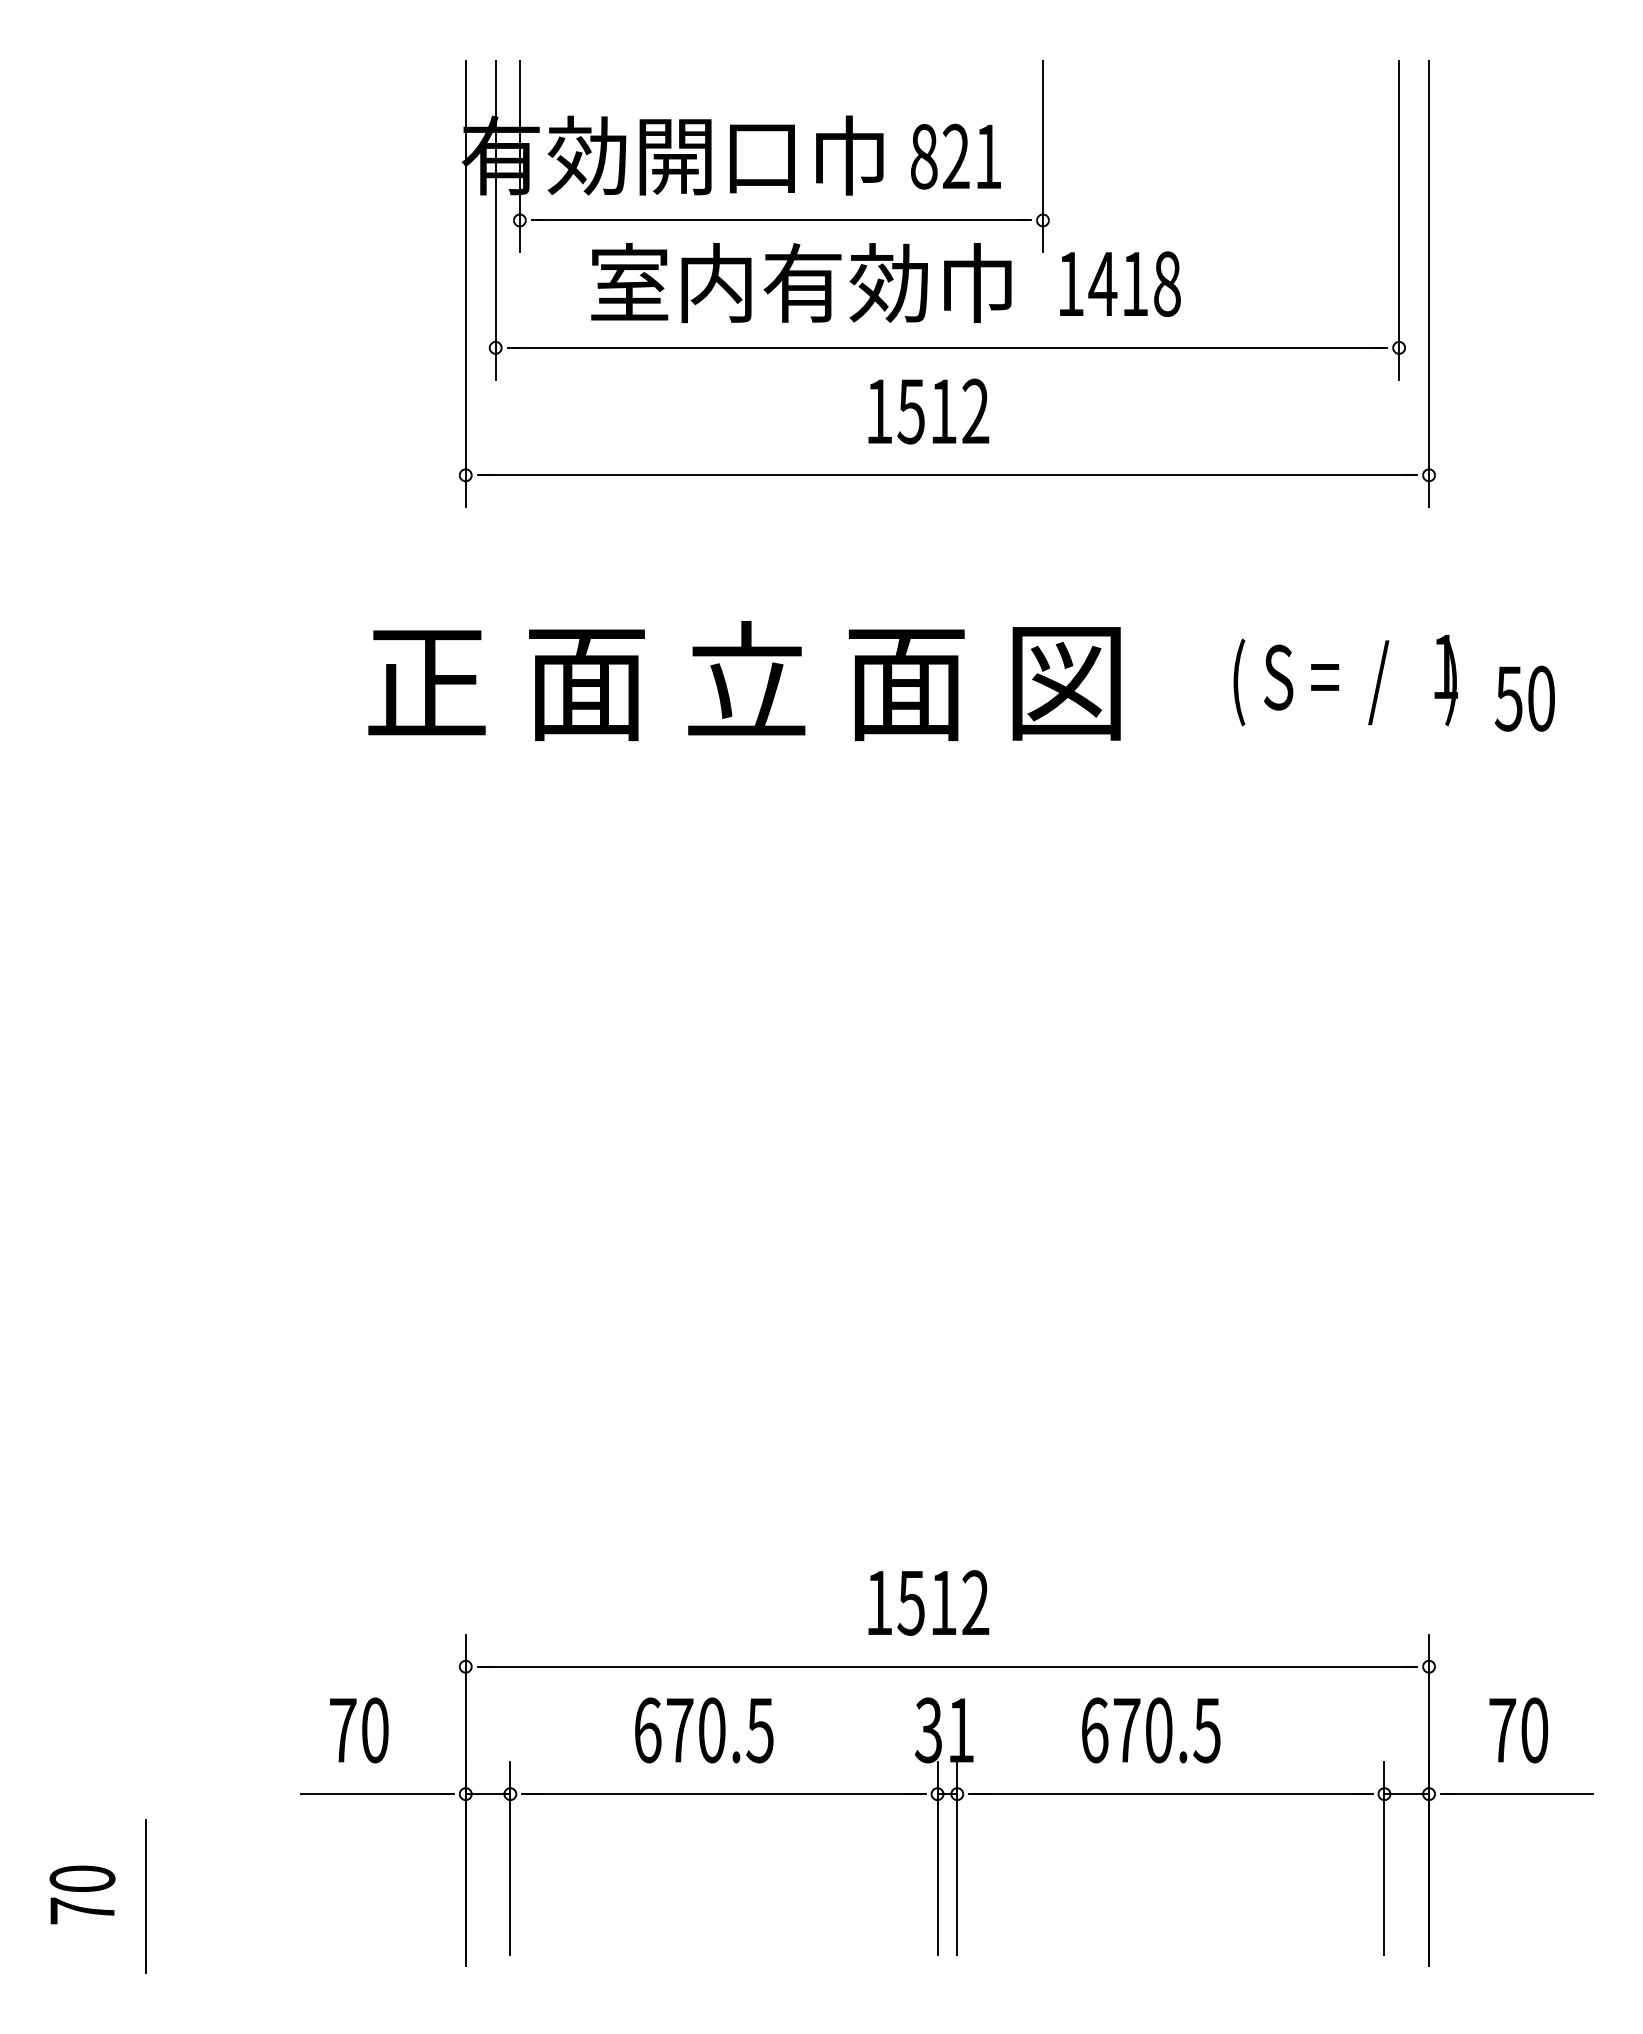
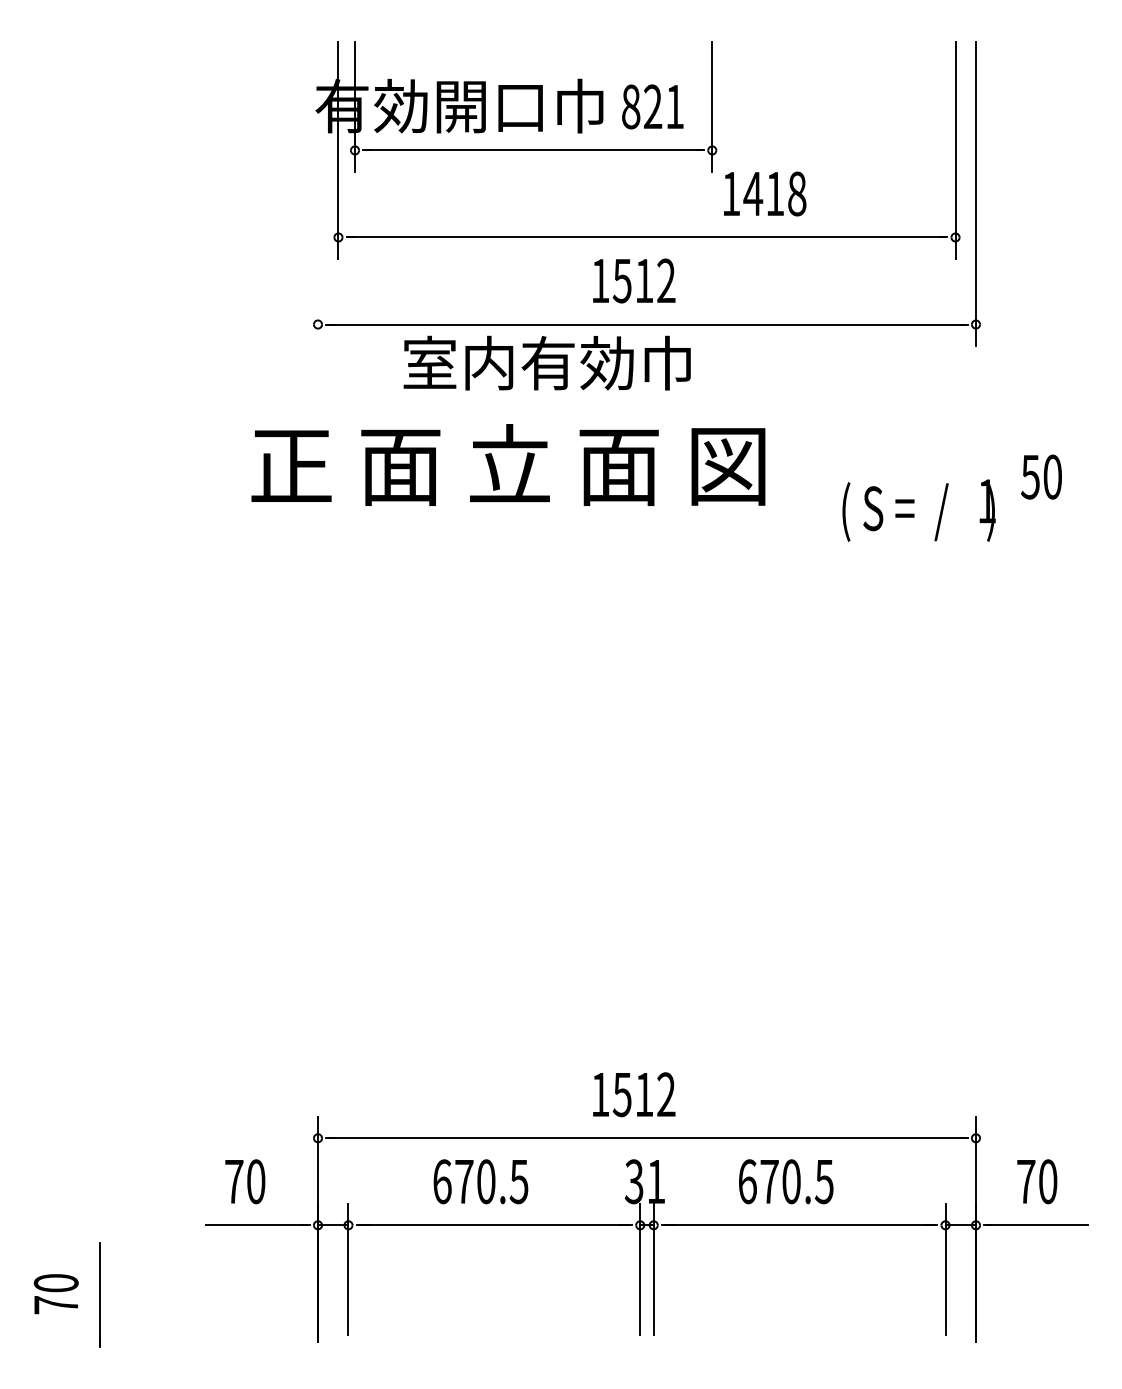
text: (800, 282) -> (546, 362), moved
line: (466, 283) -> (318, 193), removed
text: (1344, 680) -> (918, 510), moved

